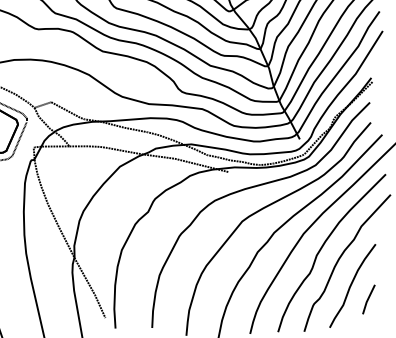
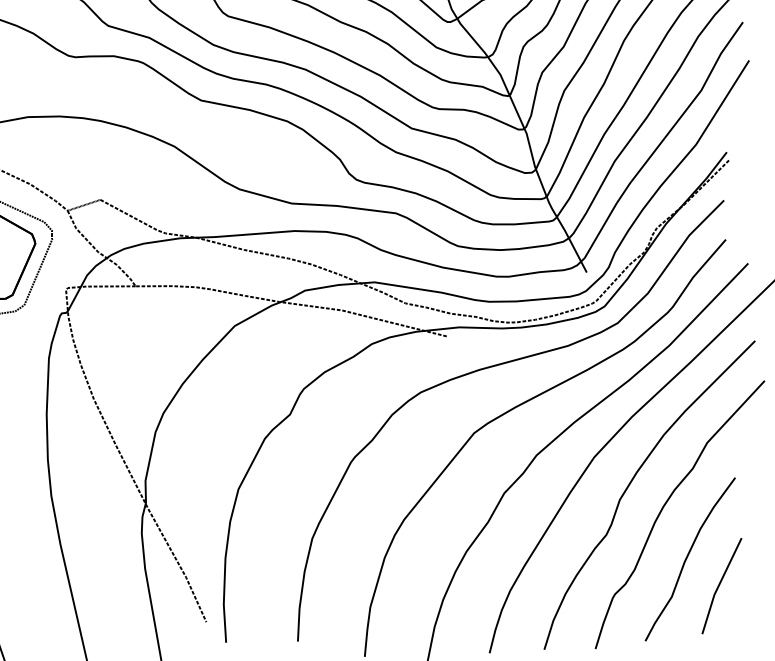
part: (368, 299) -> (721, 585), size x1.67

